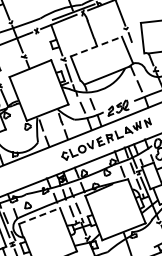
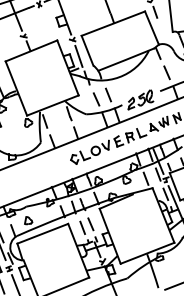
line: (96, 46) -> (113, 23), dashed -> solid
line: (39, 216) -> (42, 234), dashed -> solid

